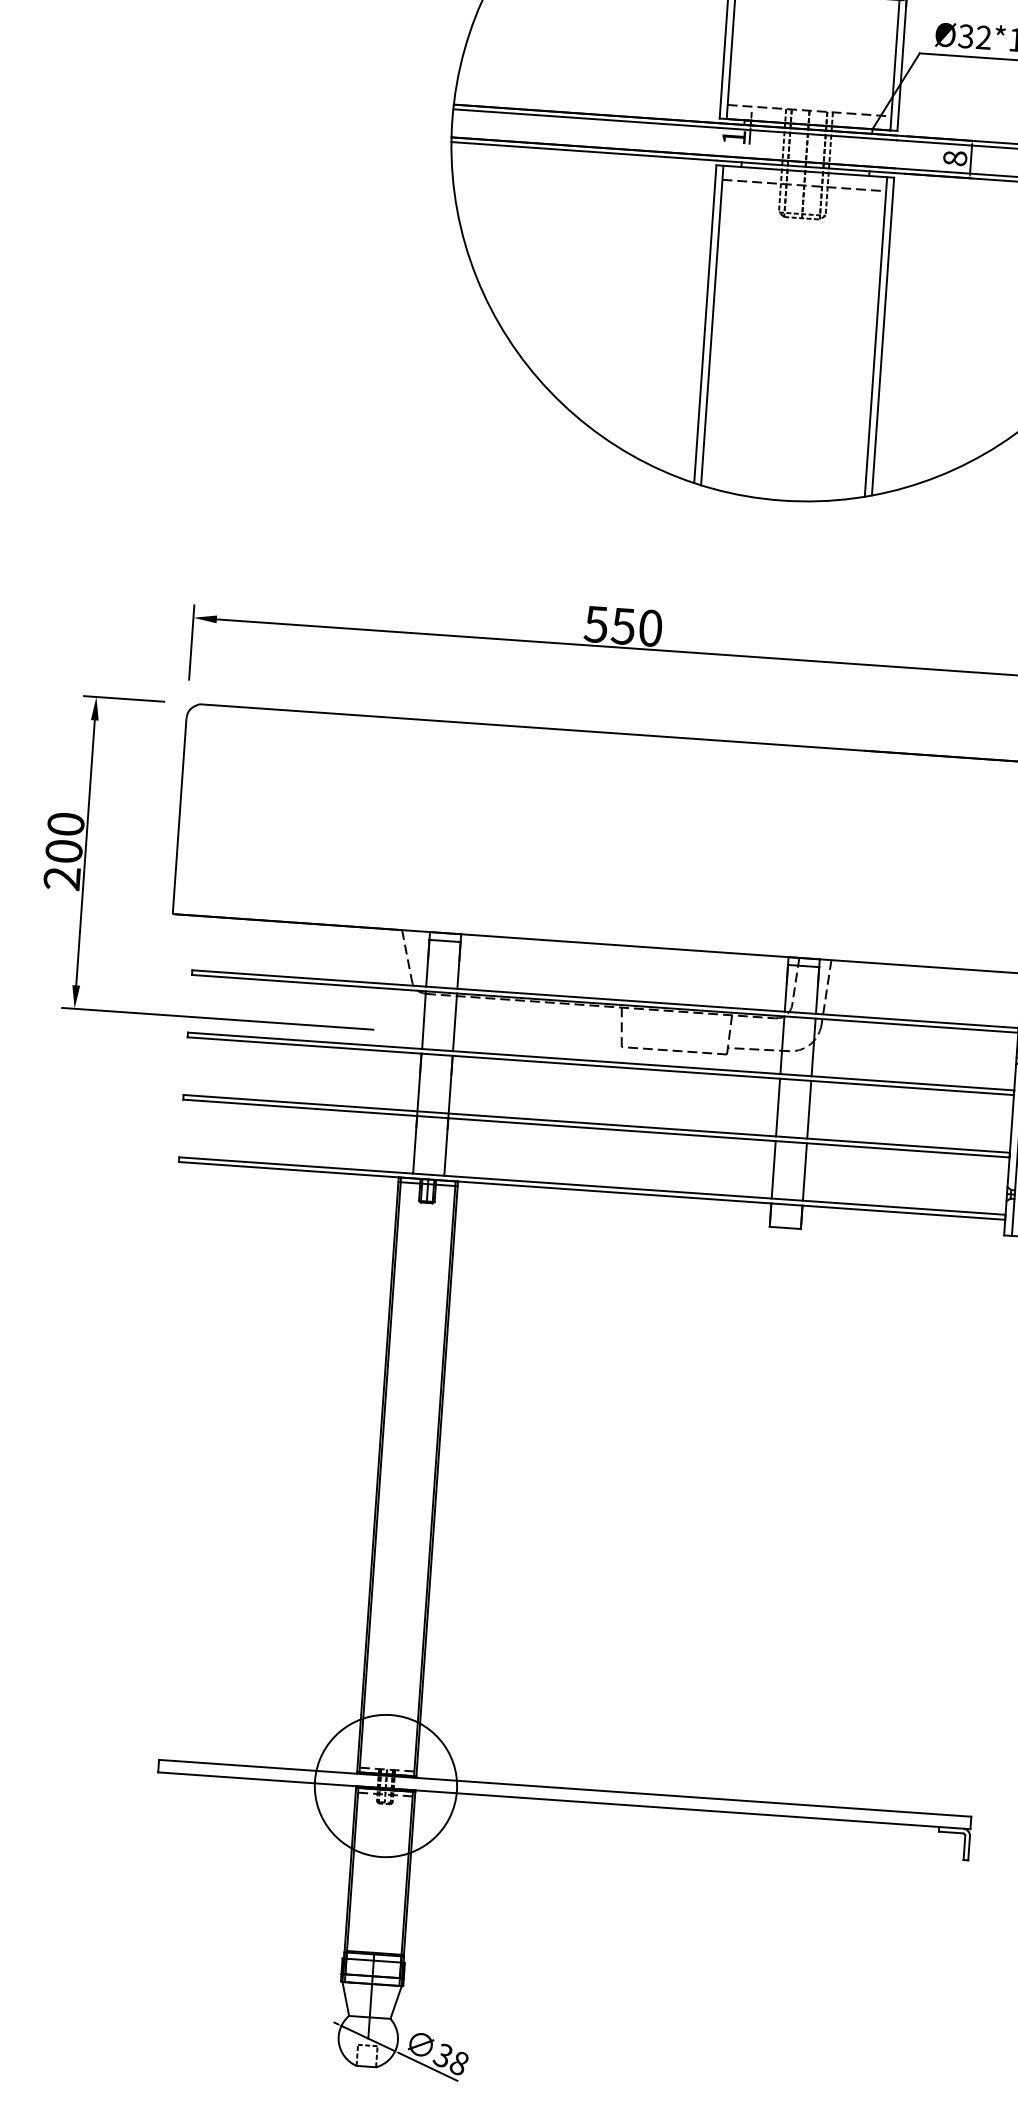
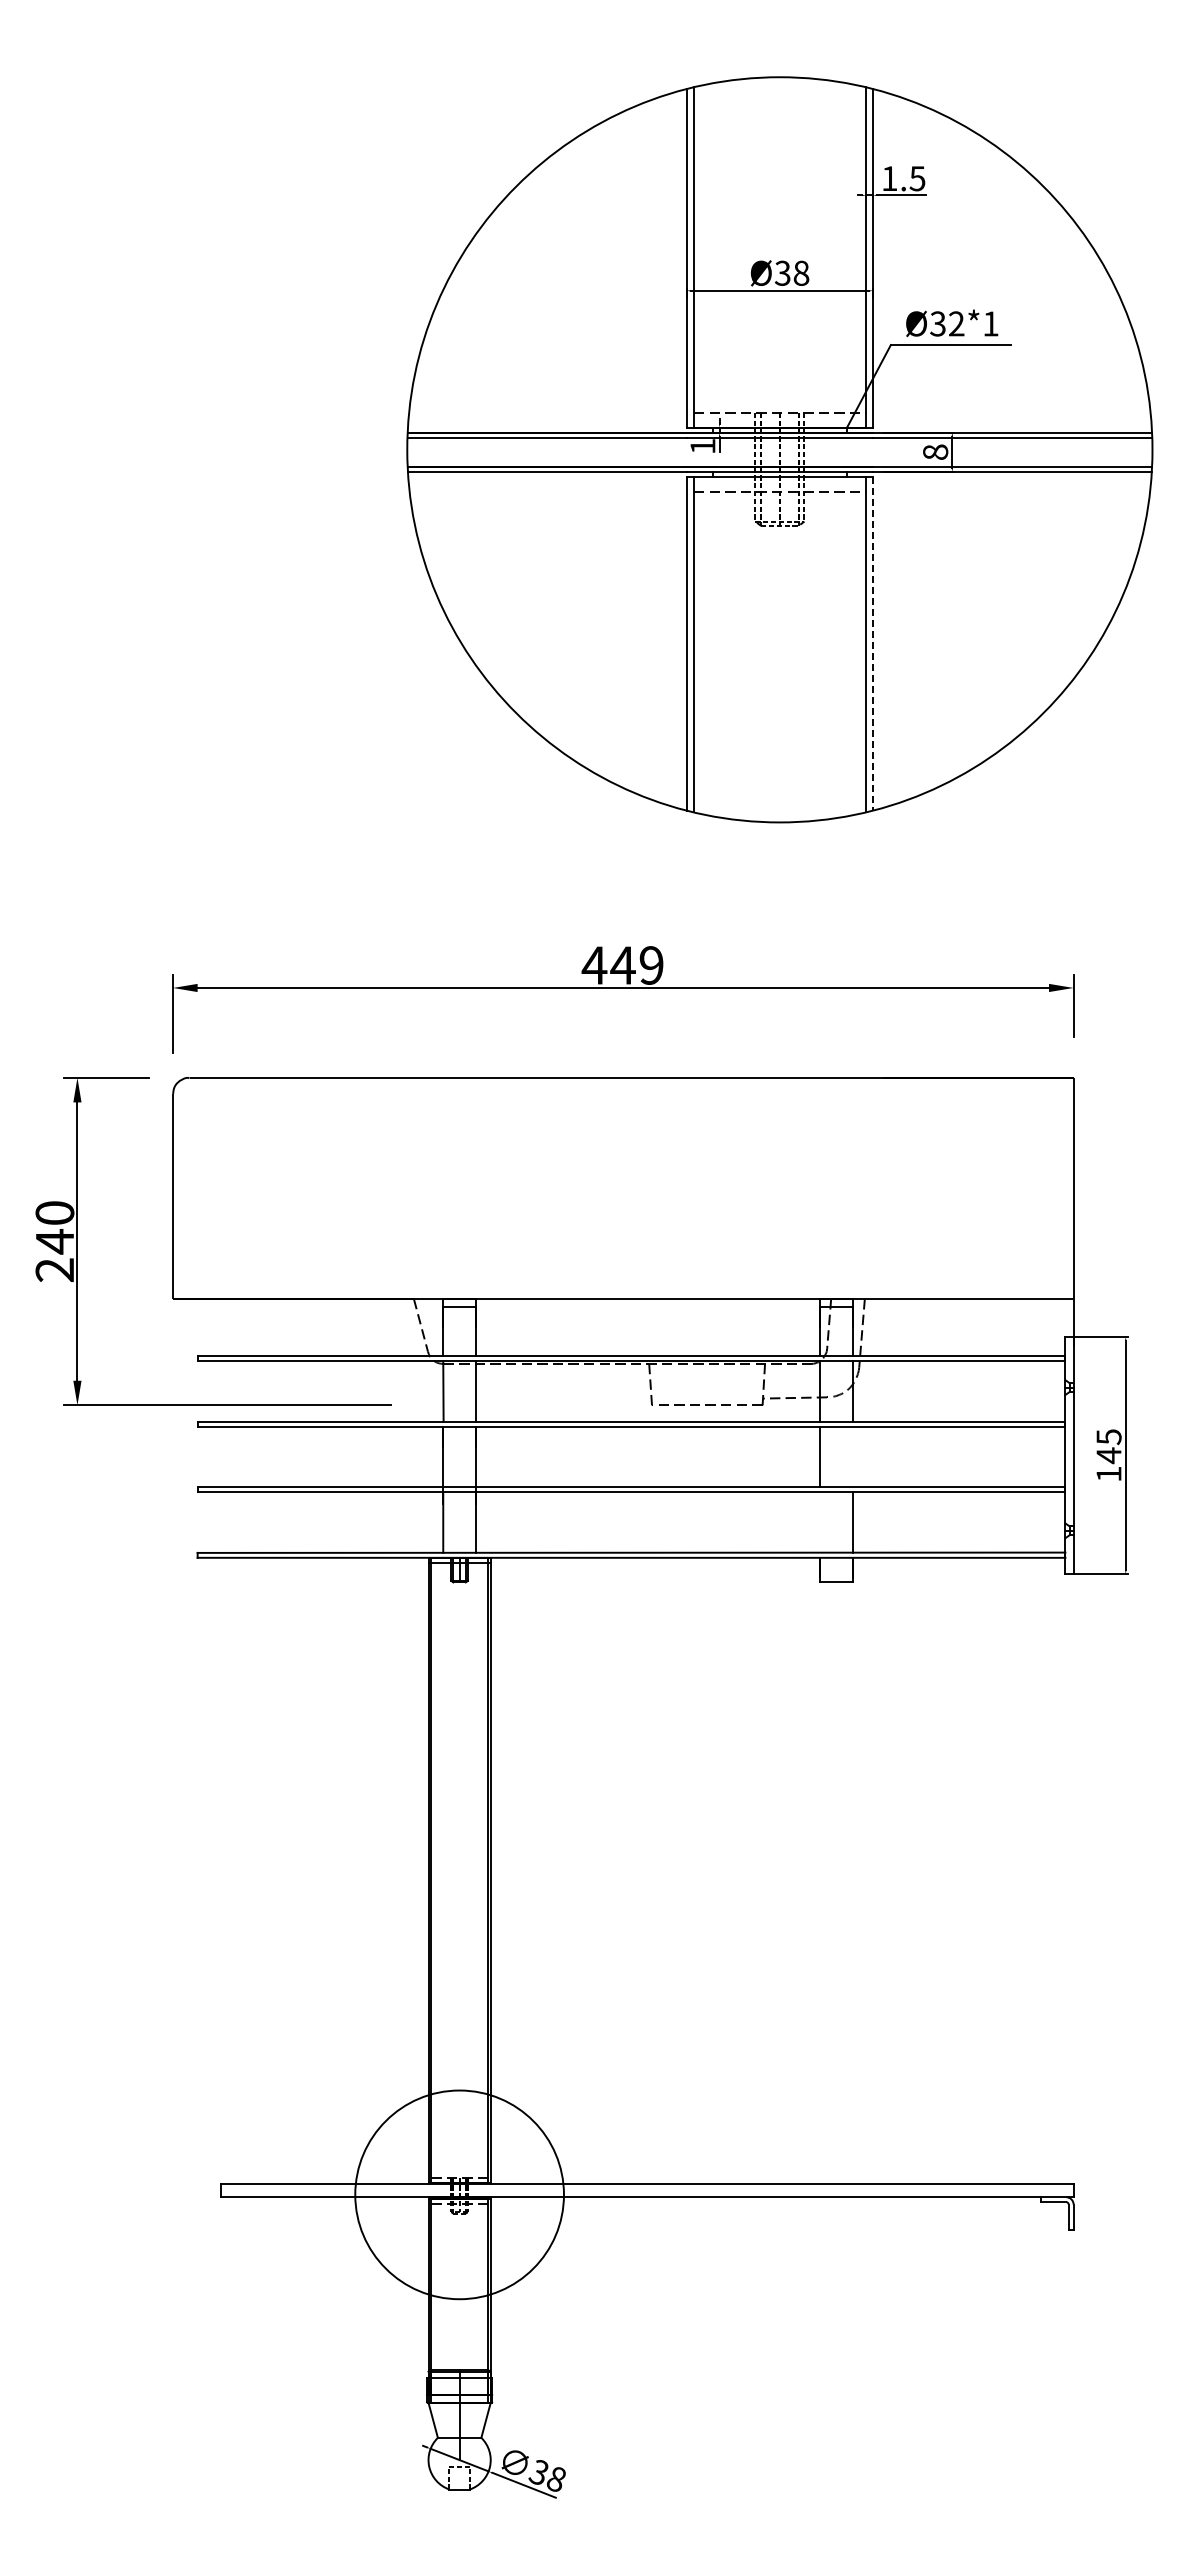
line: (883, 336) -> (873, 643), solid -> dashed
text: (622, 626) -> (622, 965), 550 -> 449
text: (63, 851) -> (54, 1241), 200 -> 240
line: (809, 1109) -> (852, 1456), removed
line: (773, 1169) -> (819, 1522), removed
circle: (385, 1785) -> (459, 2194), size x1.4

